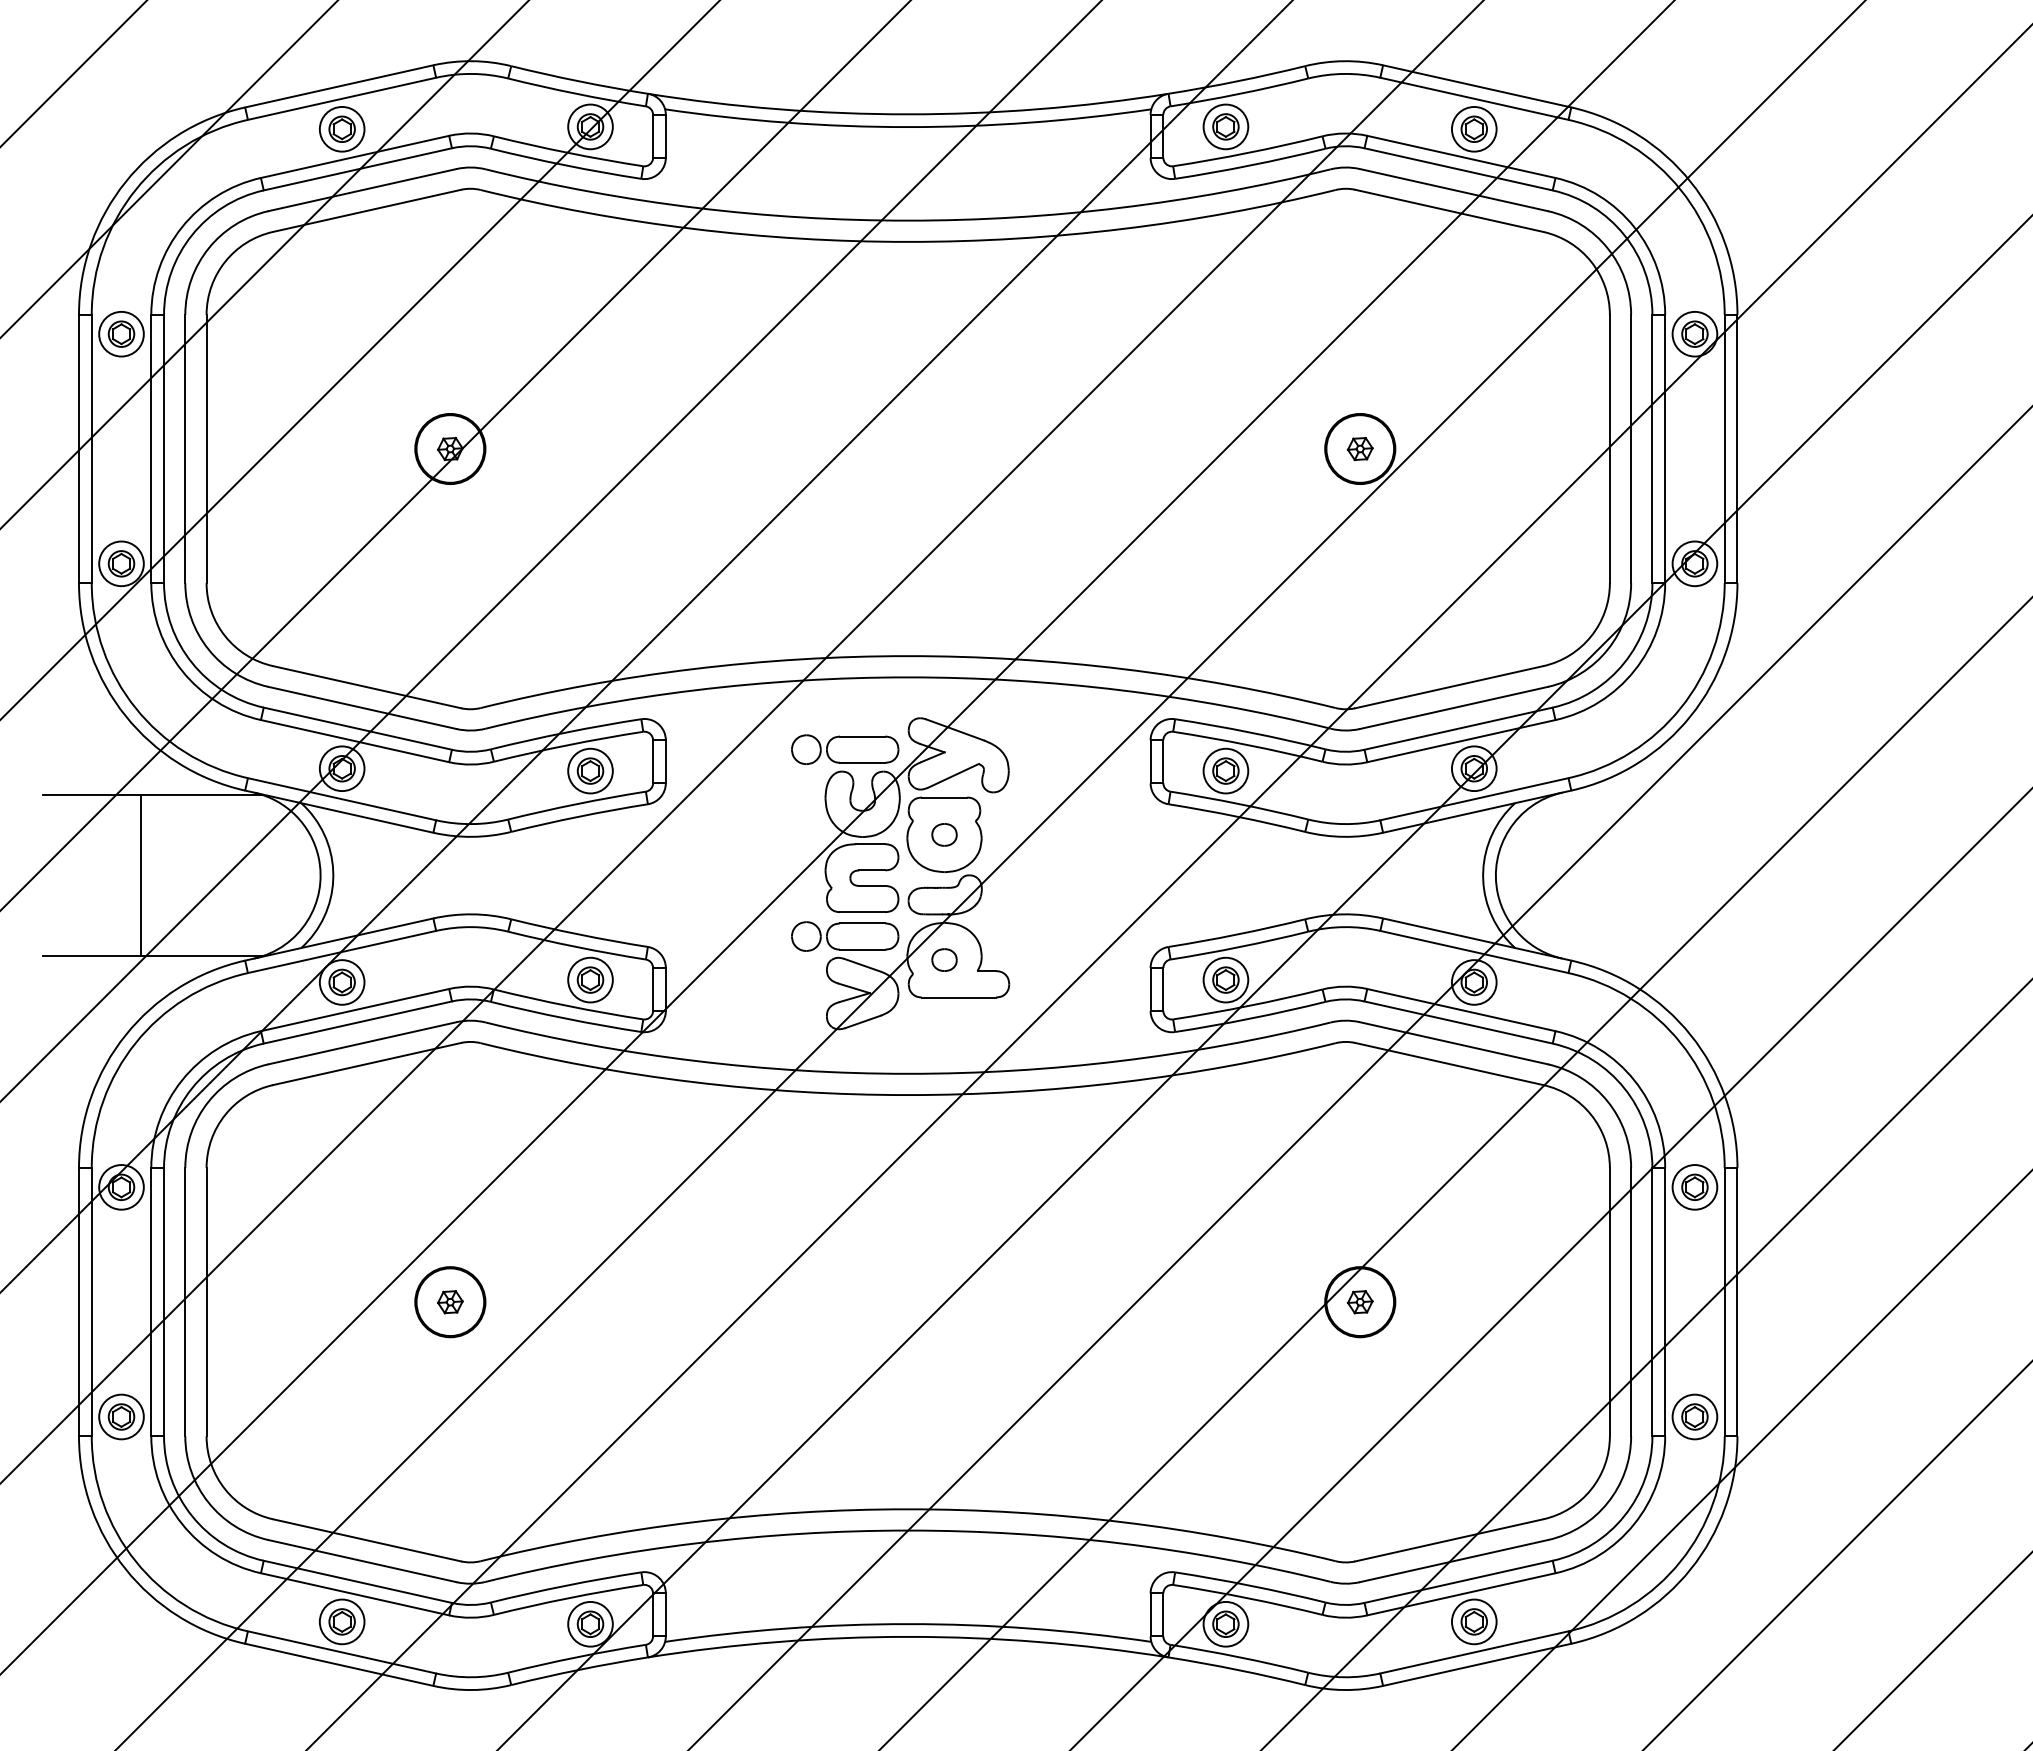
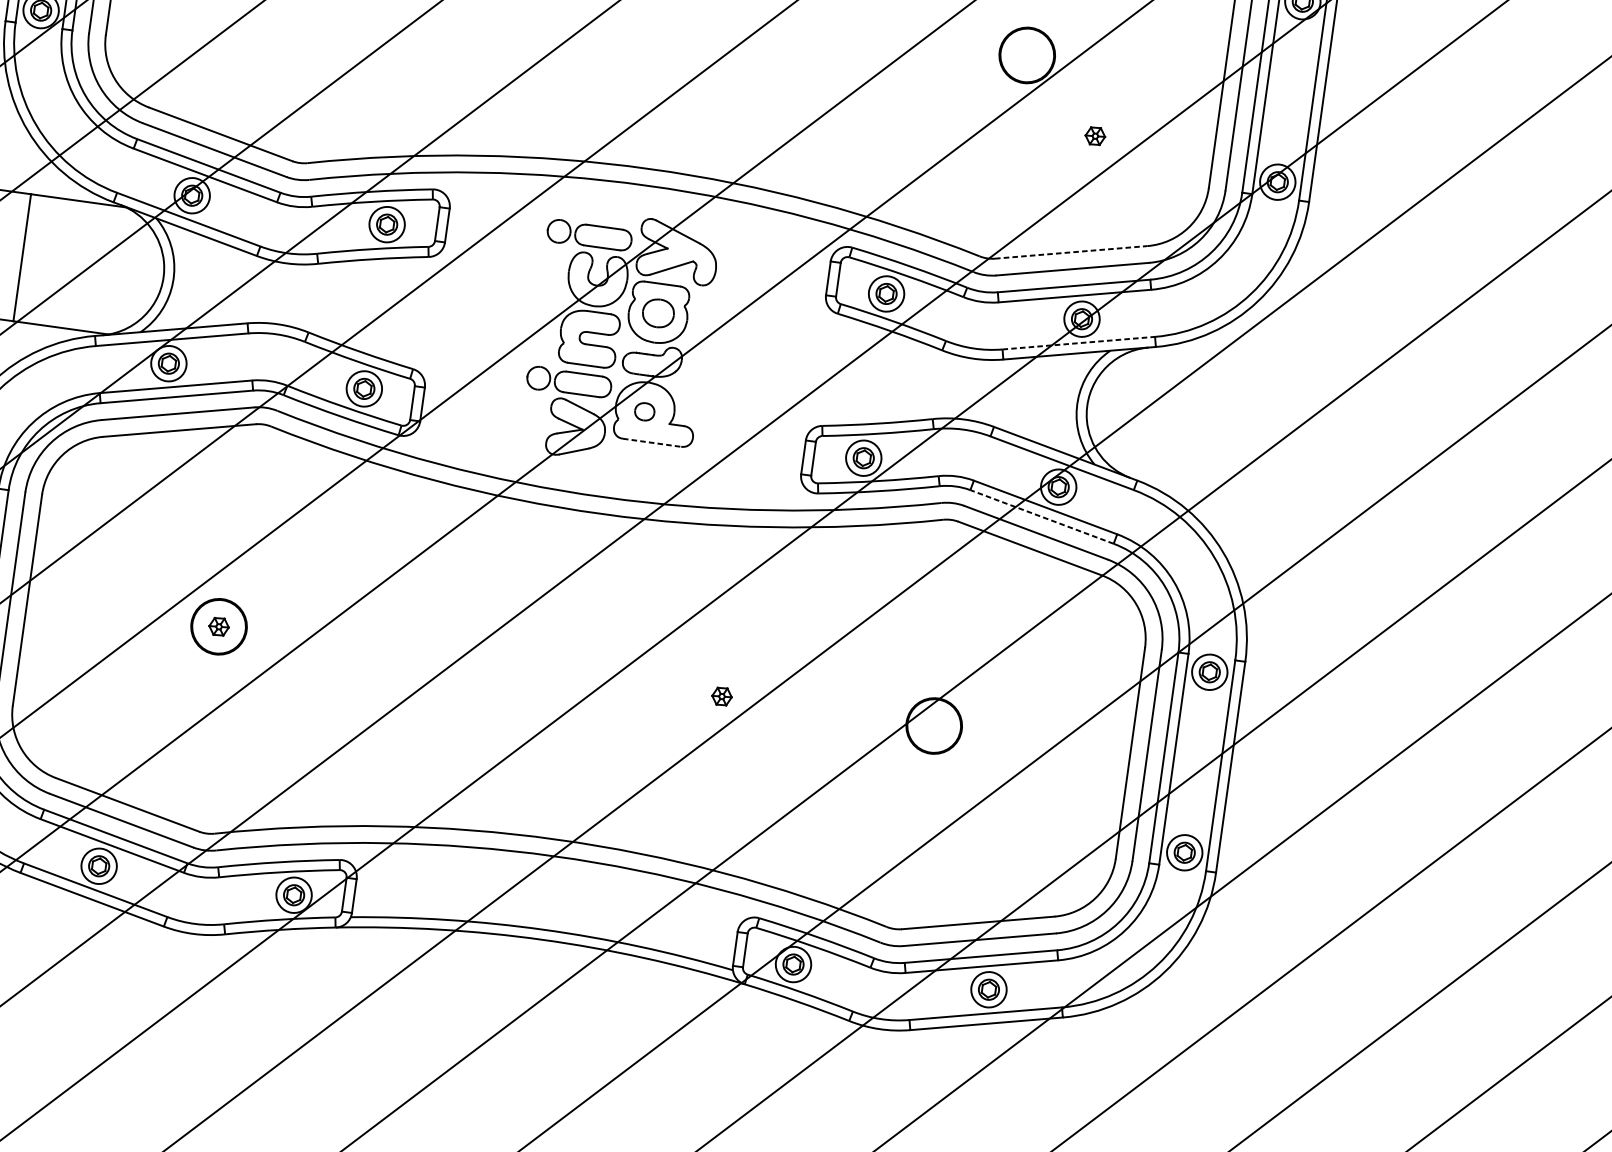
part: (1360, 448) -> (1095, 135), moved
line: (1449, 687) -> (1071, 252), solid -> dashed
line: (1474, 799) -> (1078, 343), solid -> dashed
part: (944, 834) -> (658, 313), size x1.6
line: (959, 997) -> (652, 442), solid -> dashed
line: (1458, 1022) -> (1041, 516), solid -> dashed
part: (1360, 1302) -> (722, 696), moved

